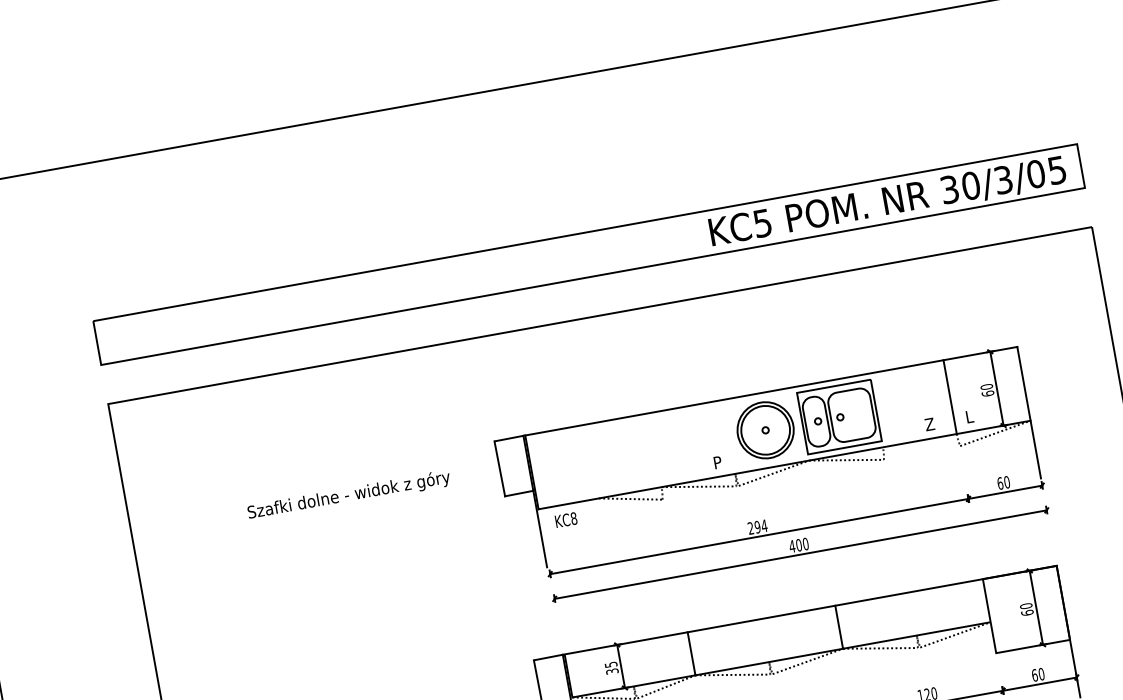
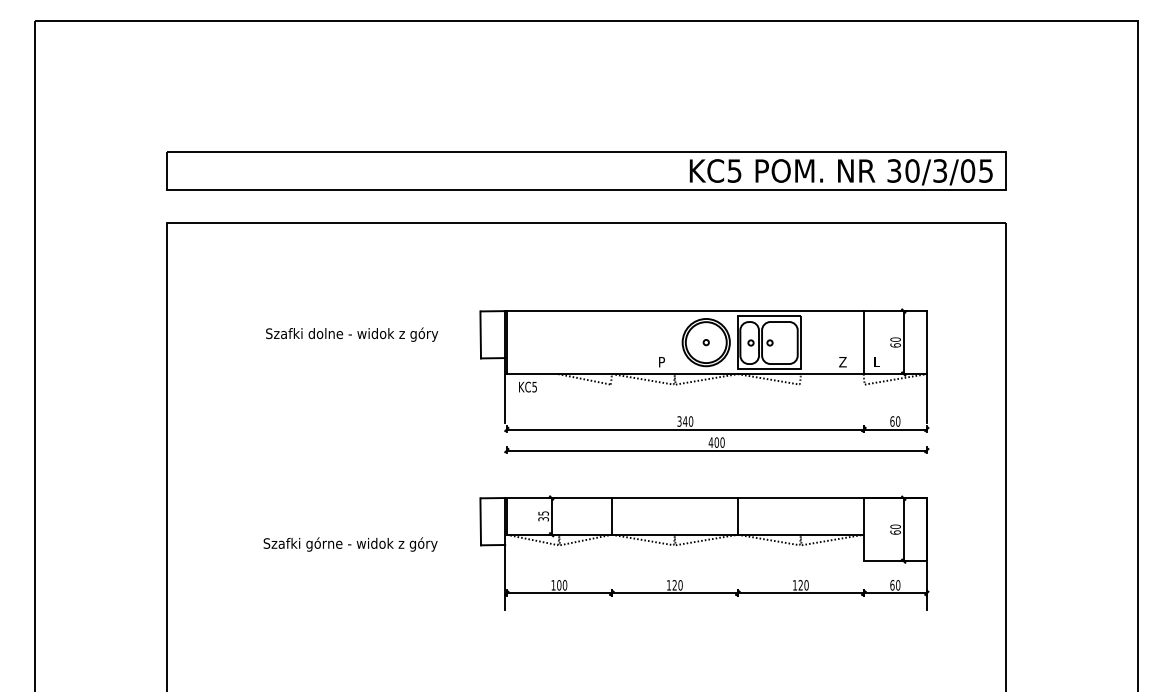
text: (573, 517) -> (534, 386), KC8 -> KC5
text: (757, 527) -> (685, 421), 294 -> 340

